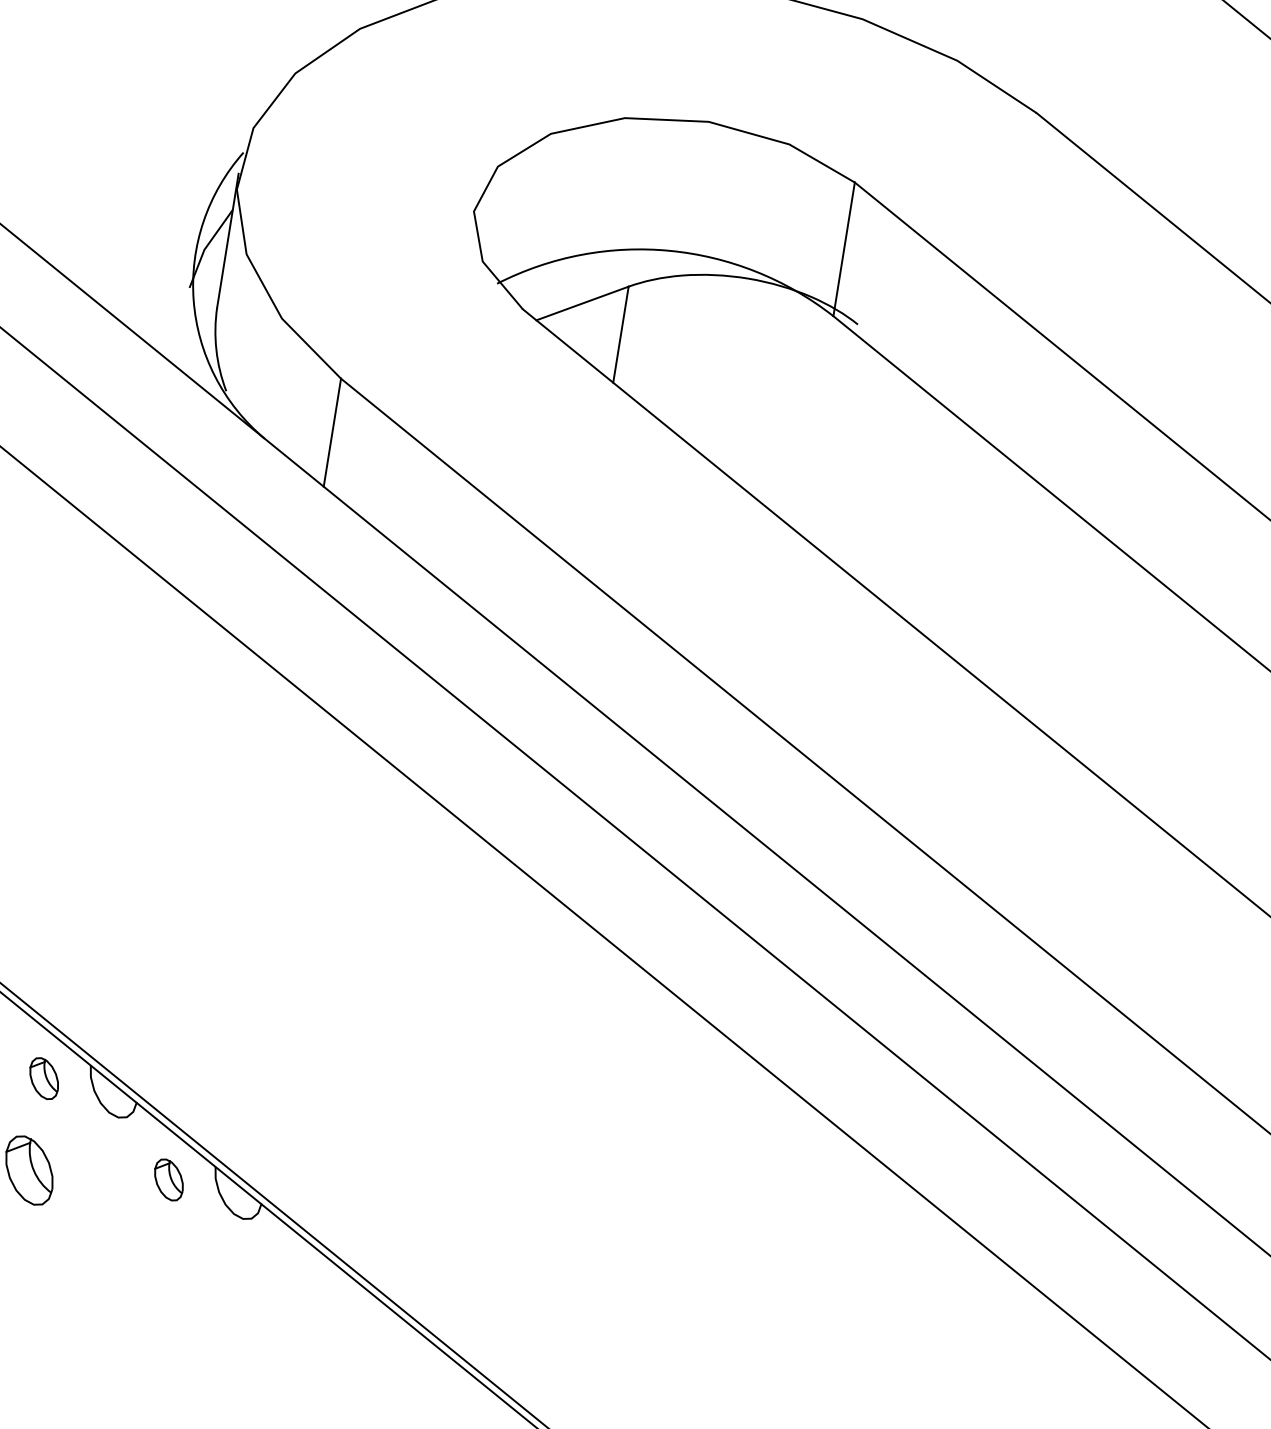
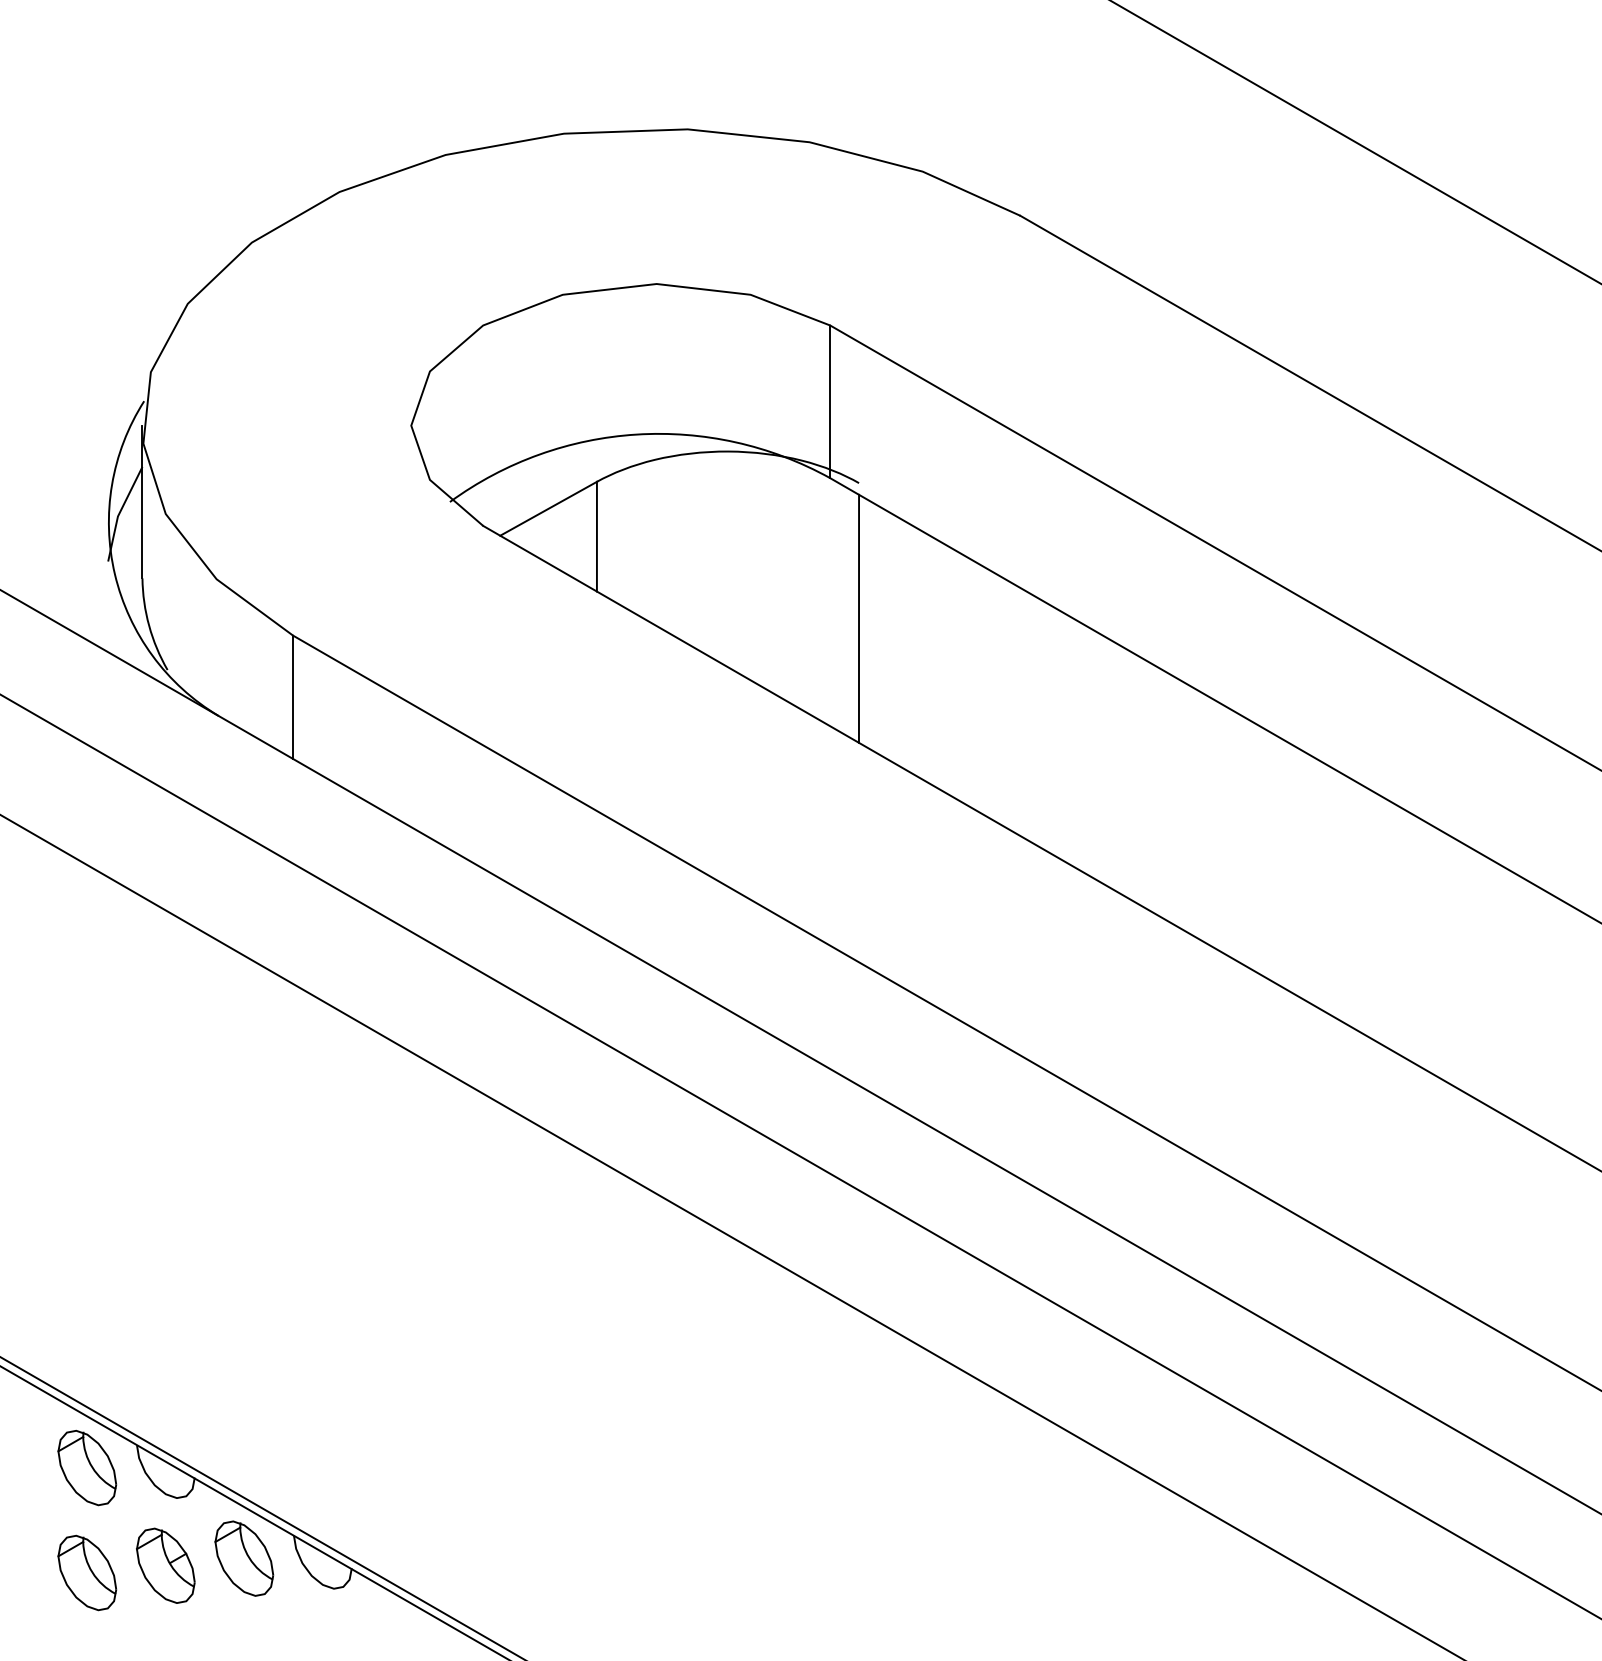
line: (838, 443) -> (858, 618), added
part: (44, 1078) -> (87, 1467), size x1.67
part: (98, 1174) -> (165, 1565), added
part: (169, 1179) -> (244, 1558), size x1.67

